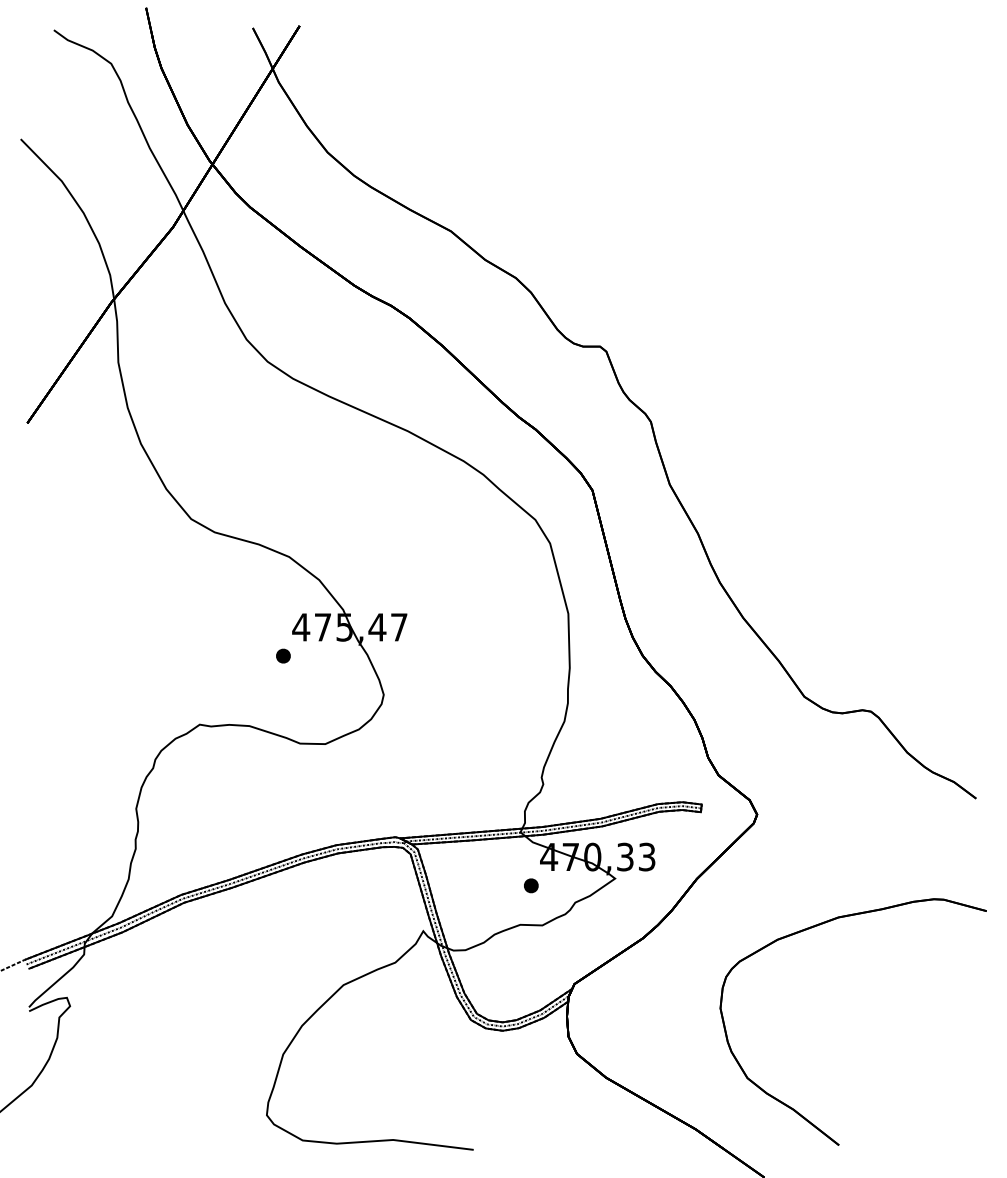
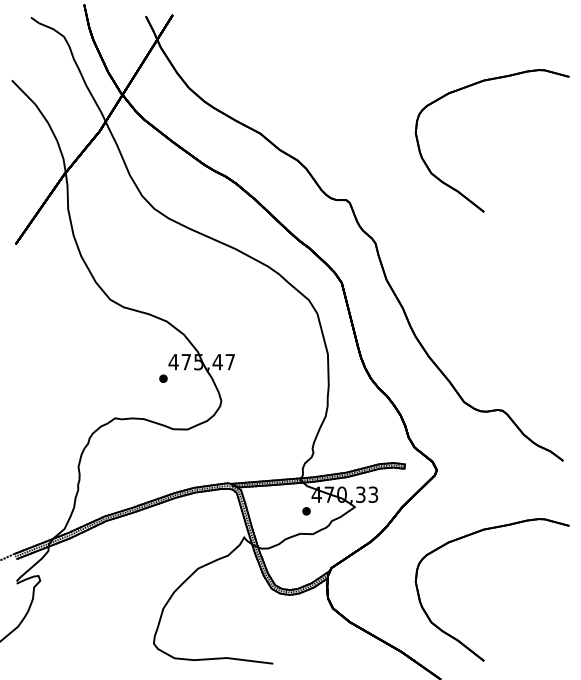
part: (822, 148) -> (474, 85), added

